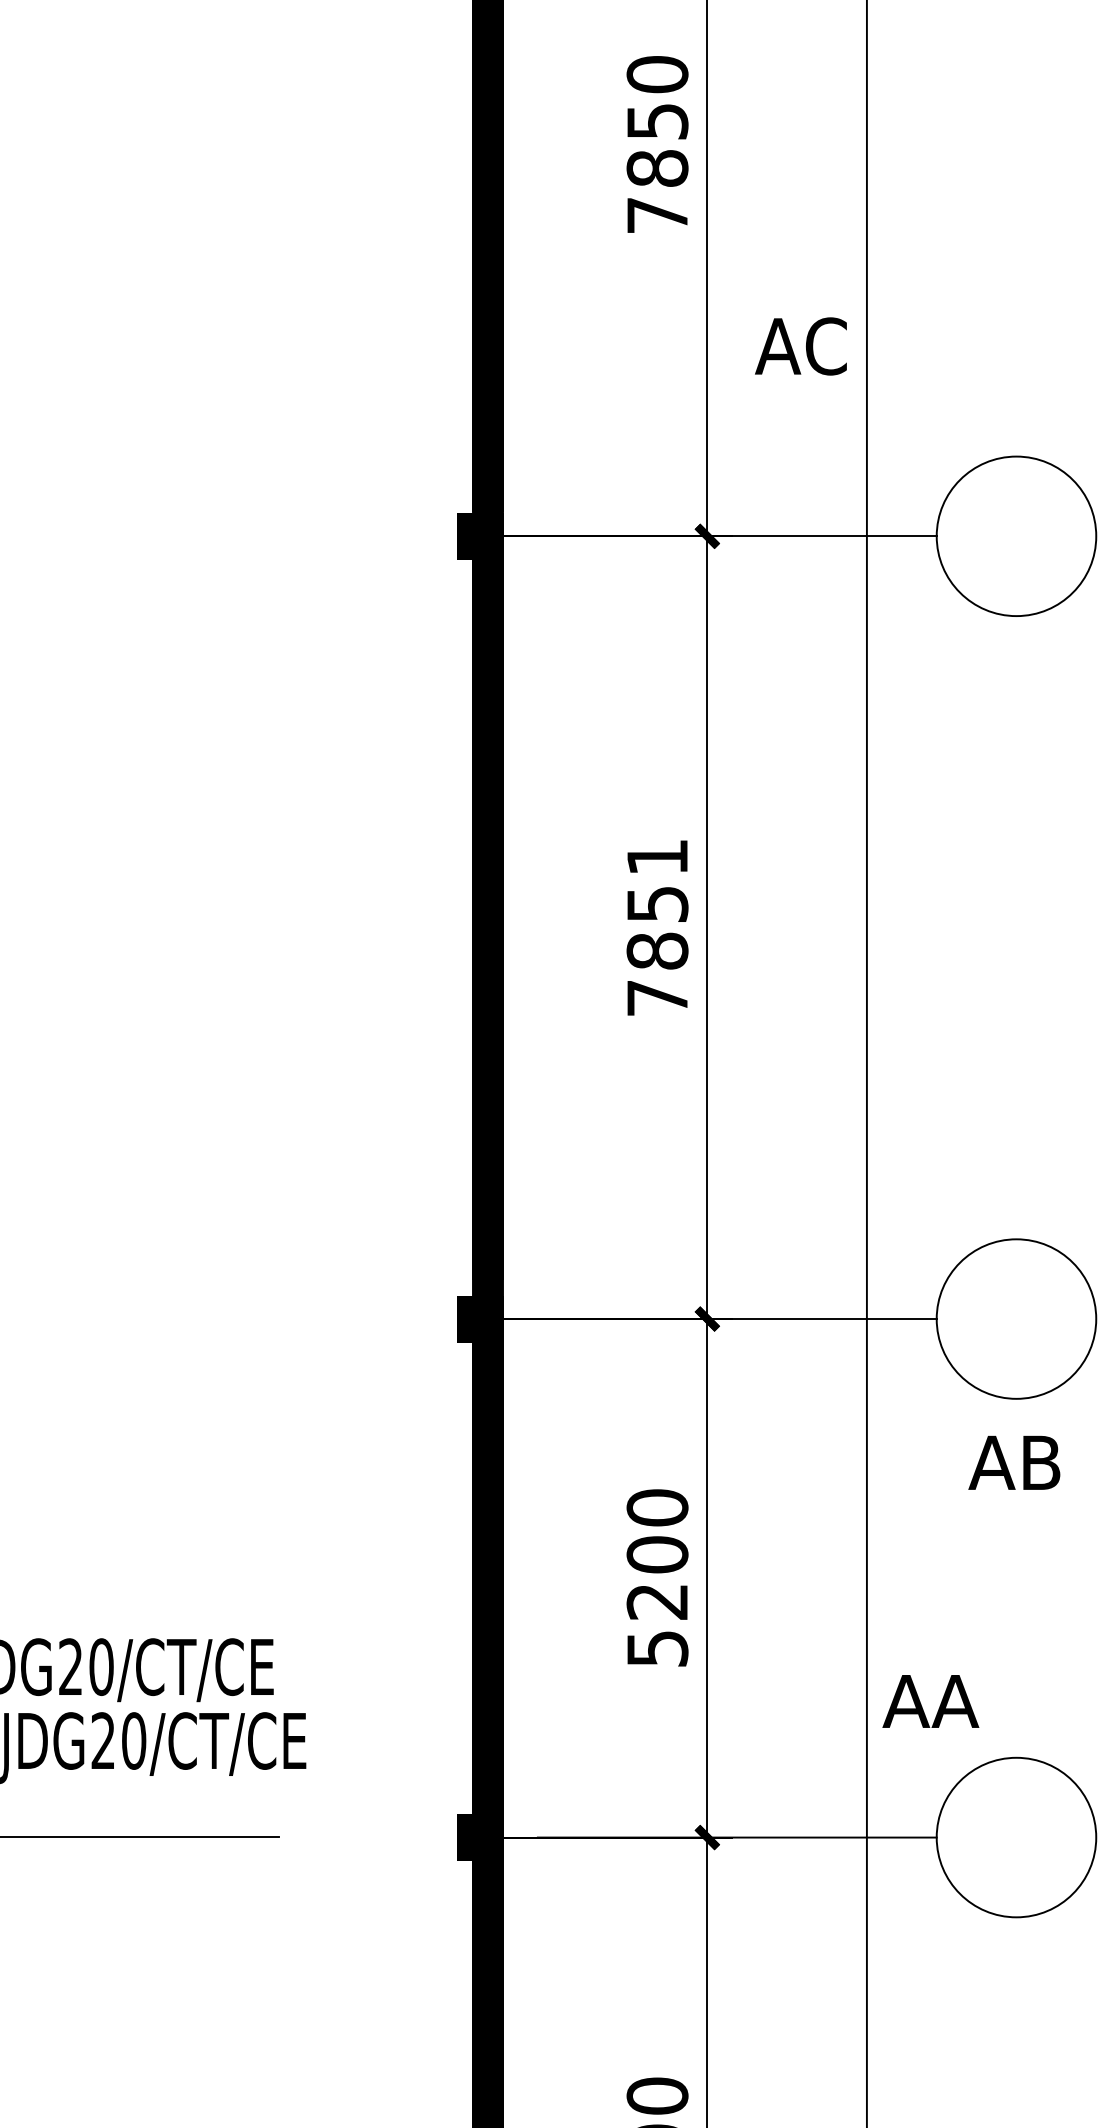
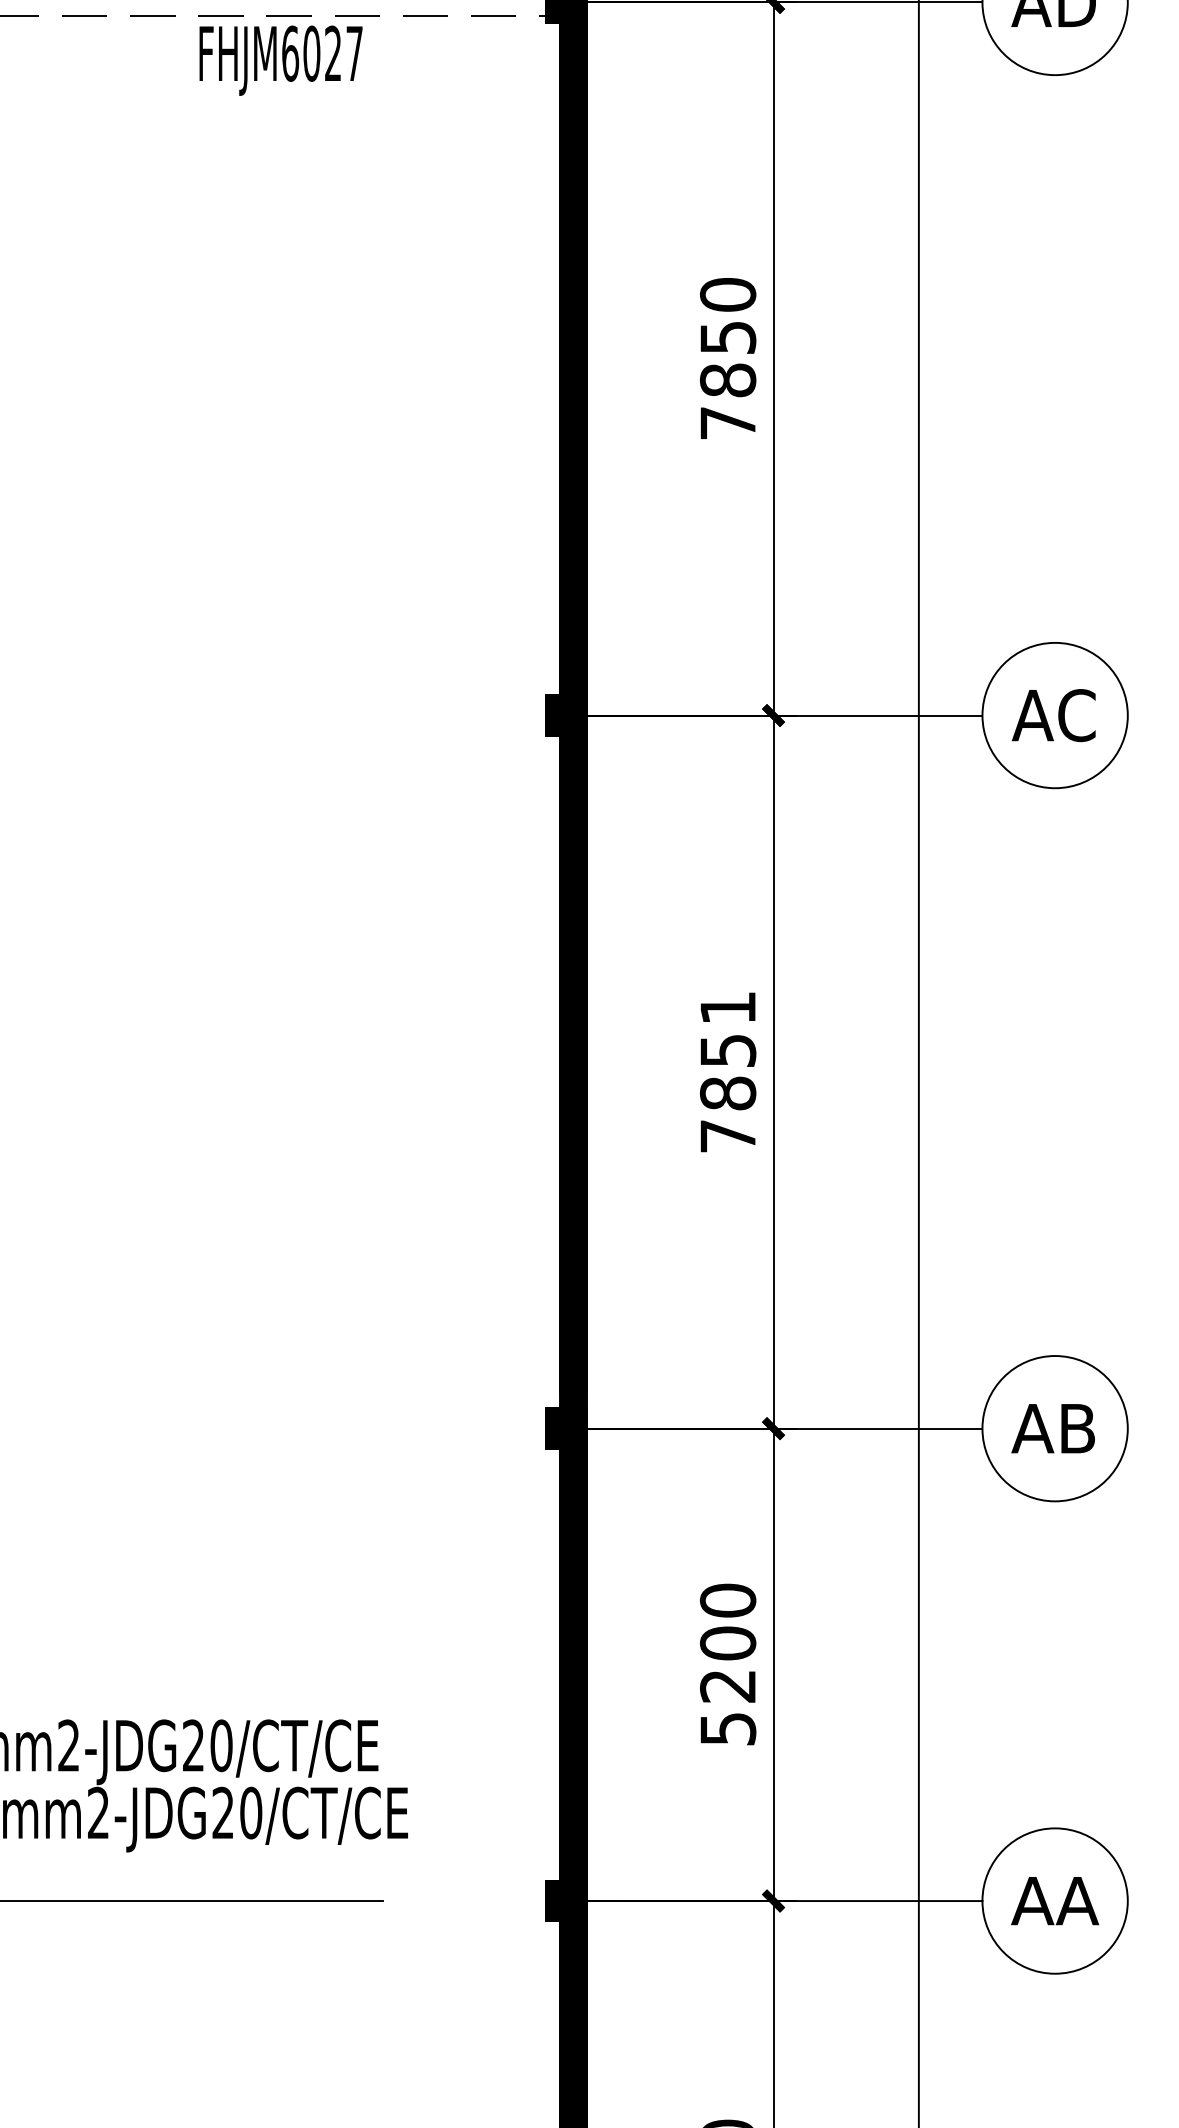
text: (800, 346) -> (1053, 715), moved
text: (1013, 1462) -> (1052, 1428), moved
text: (931, 1701) -> (1055, 1901), moved

